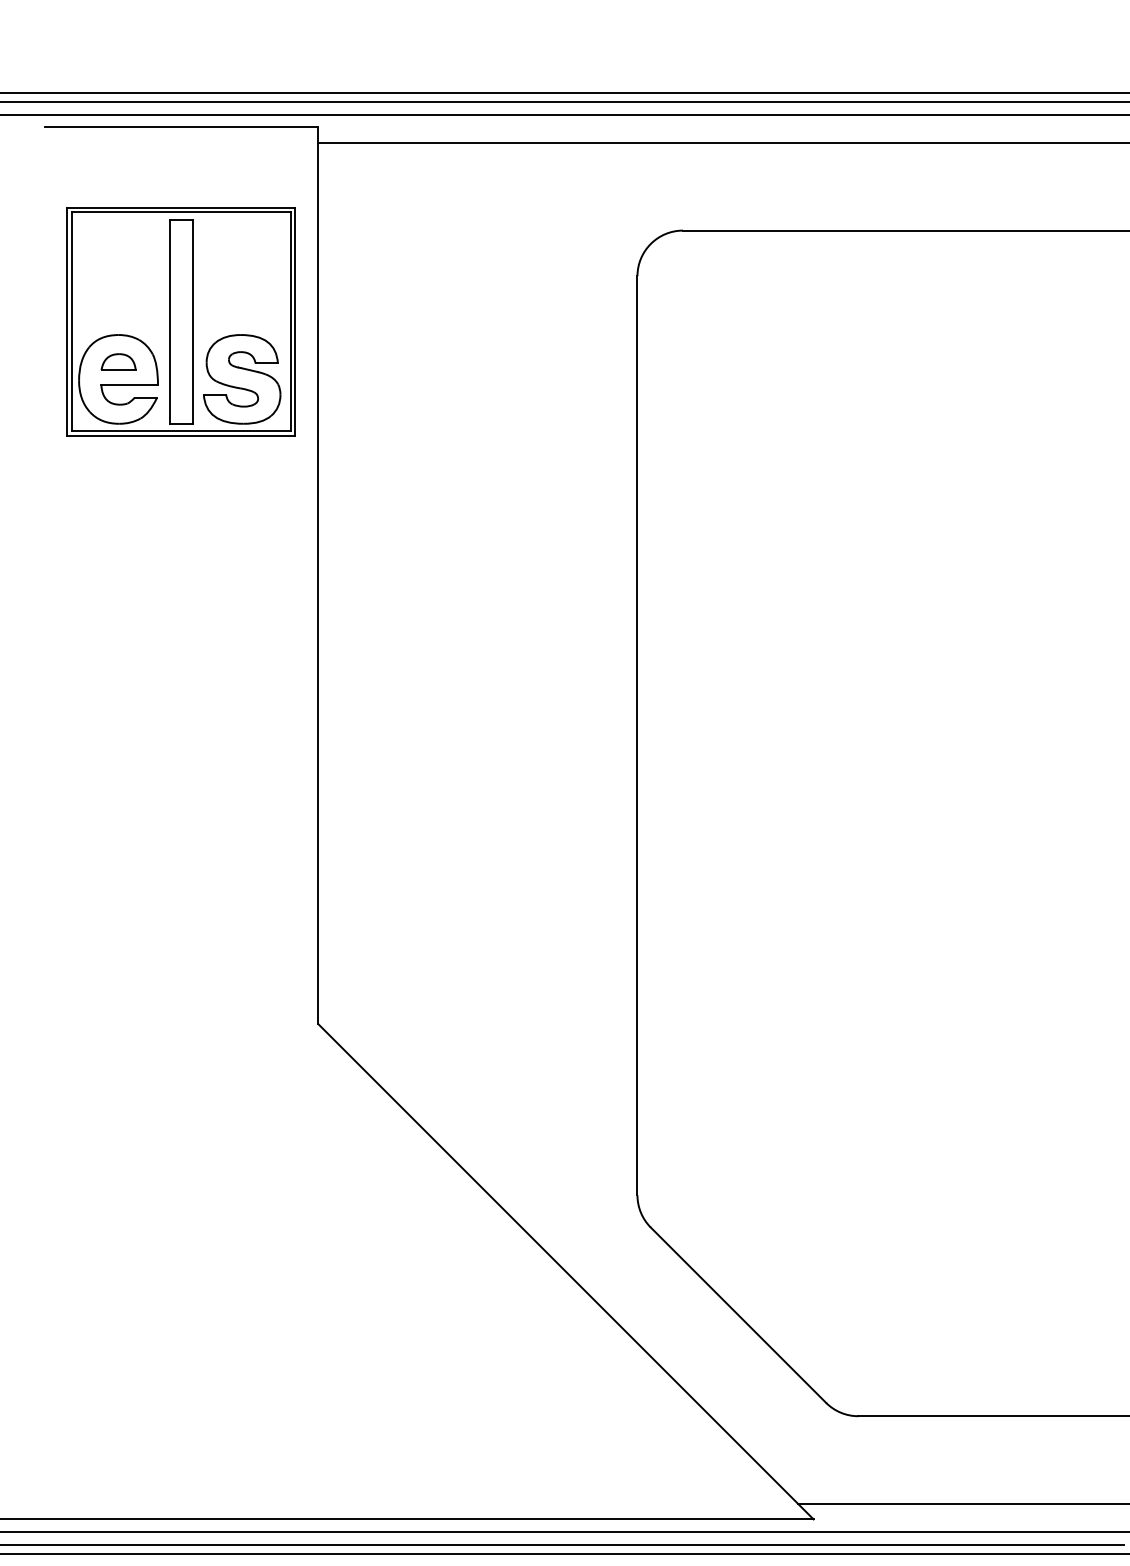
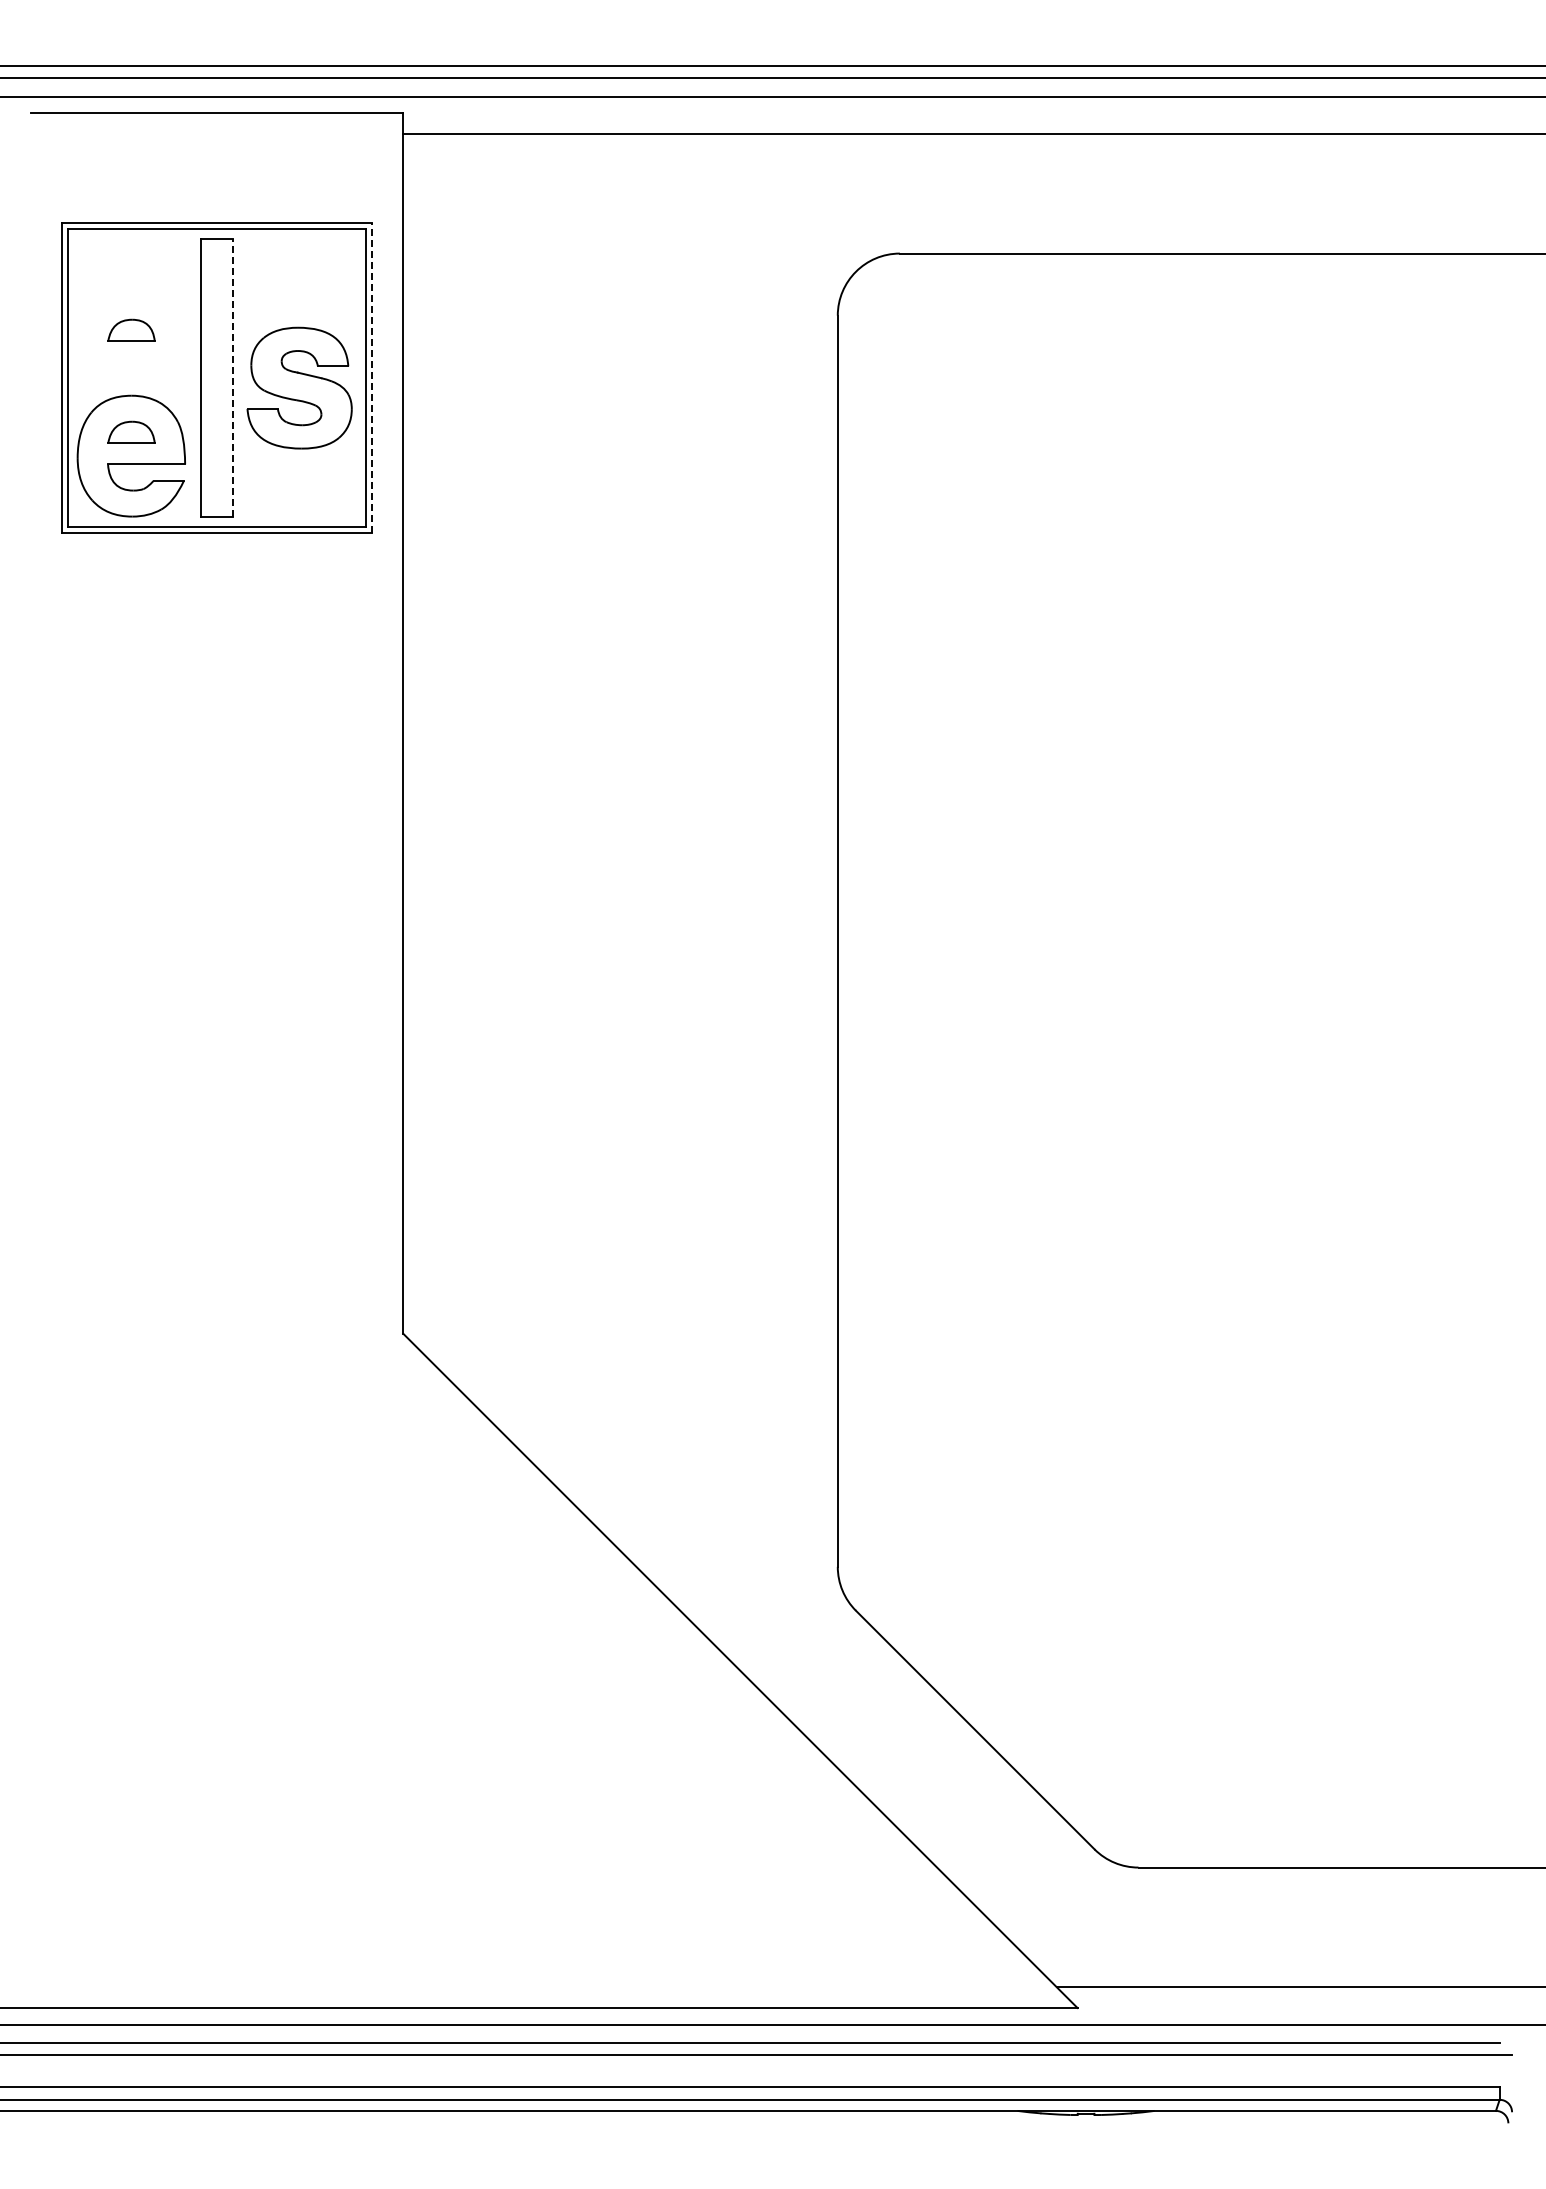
part: (118, 286) -> (131, 329), added
line: (192, 321) -> (232, 377), solid -> dashed
line: (295, 321) -> (372, 377), solid -> dashed
part: (242, 378) -> (299, 387), moved

